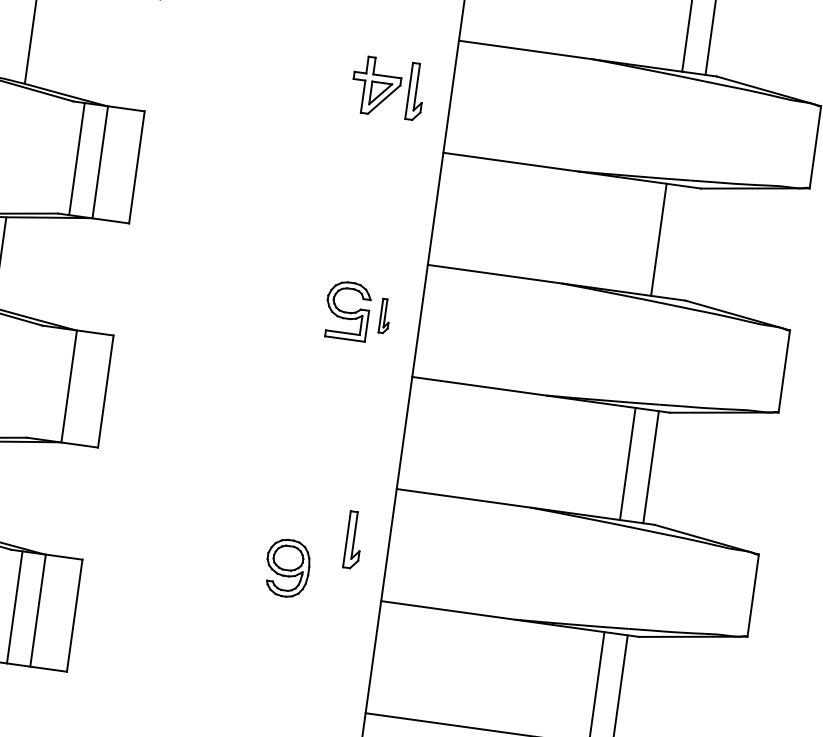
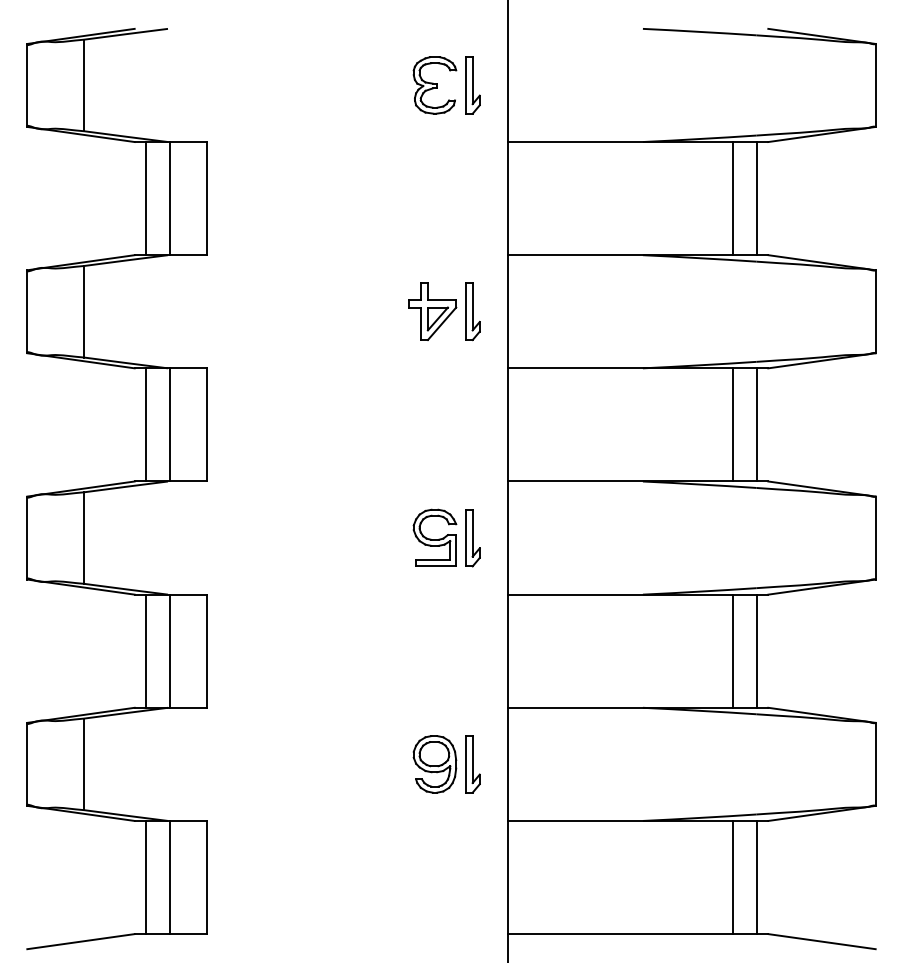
line: (682, 242) -> (757, 424), added
part: (384, 316) -> (472, 538), size x1.67
line: (45, 382) -> (145, 650), added
part: (287, 568) -> (434, 764), moved

